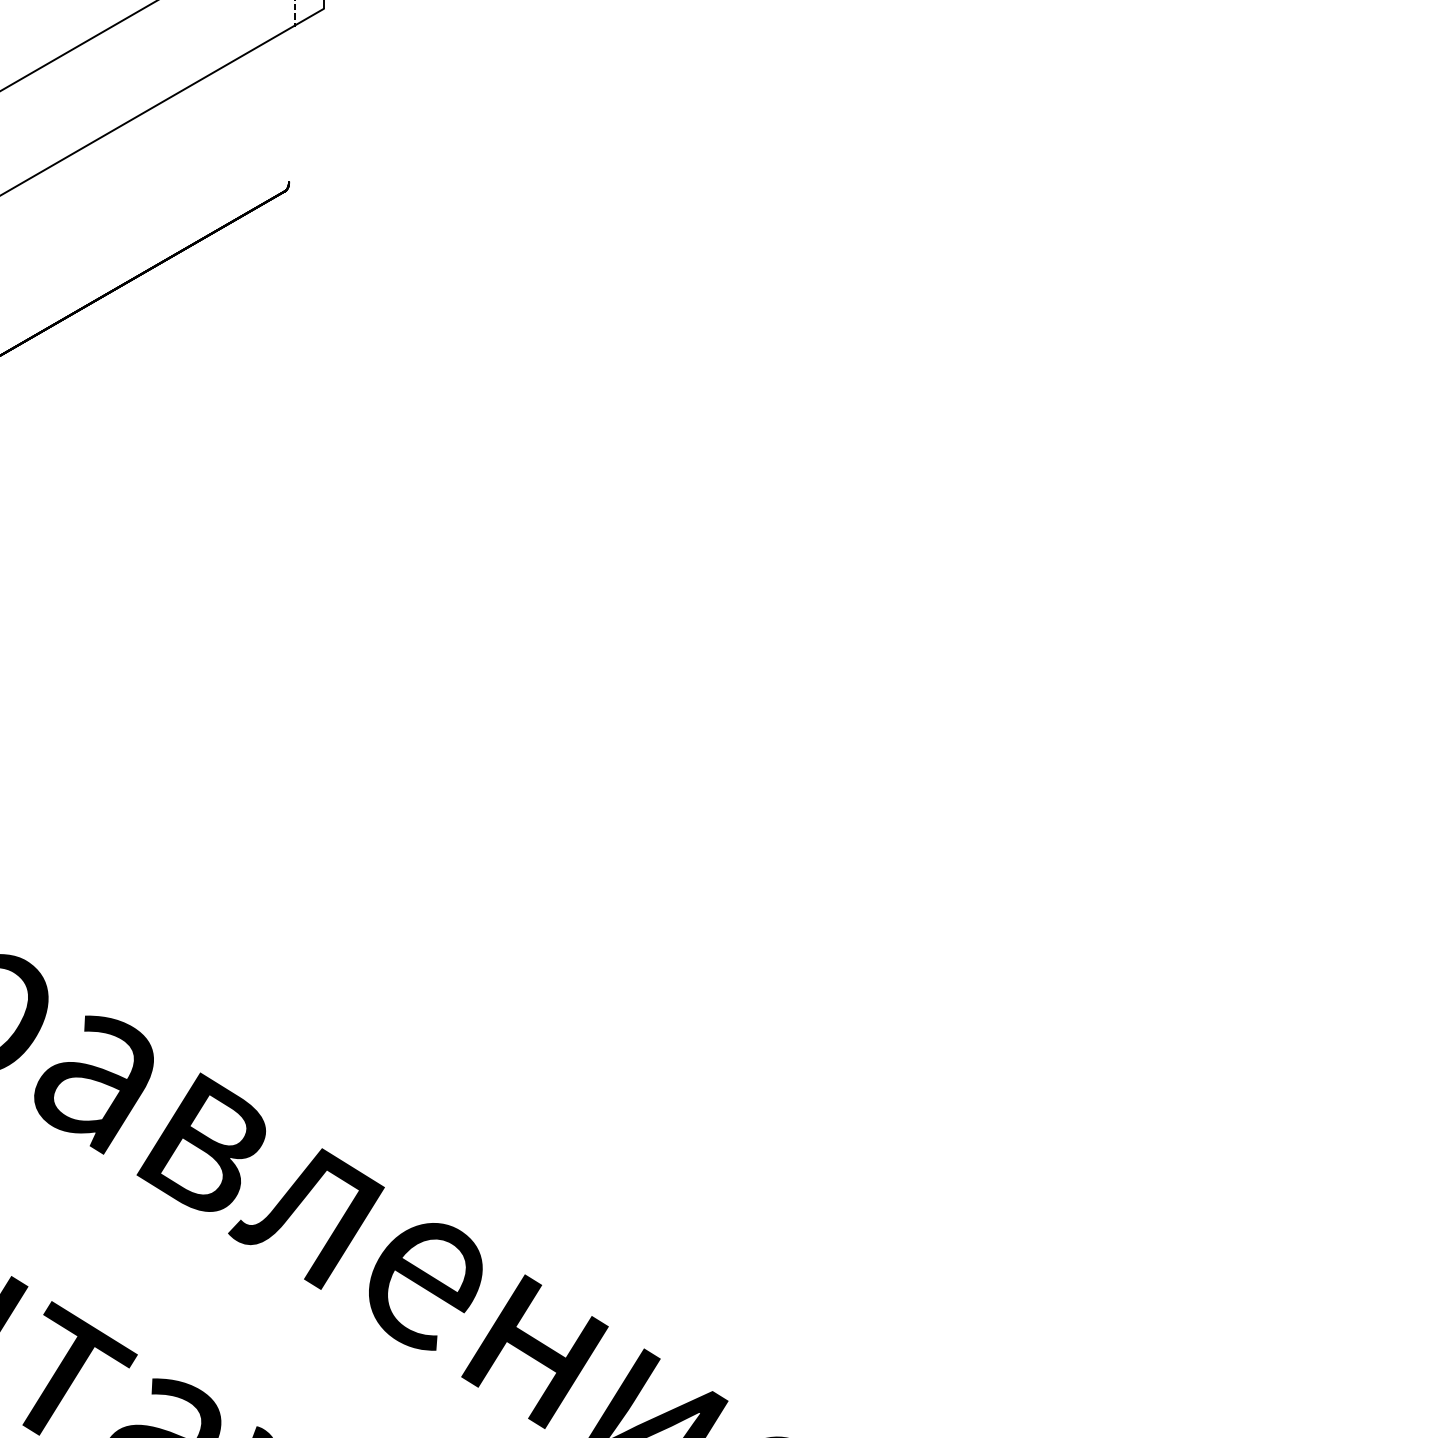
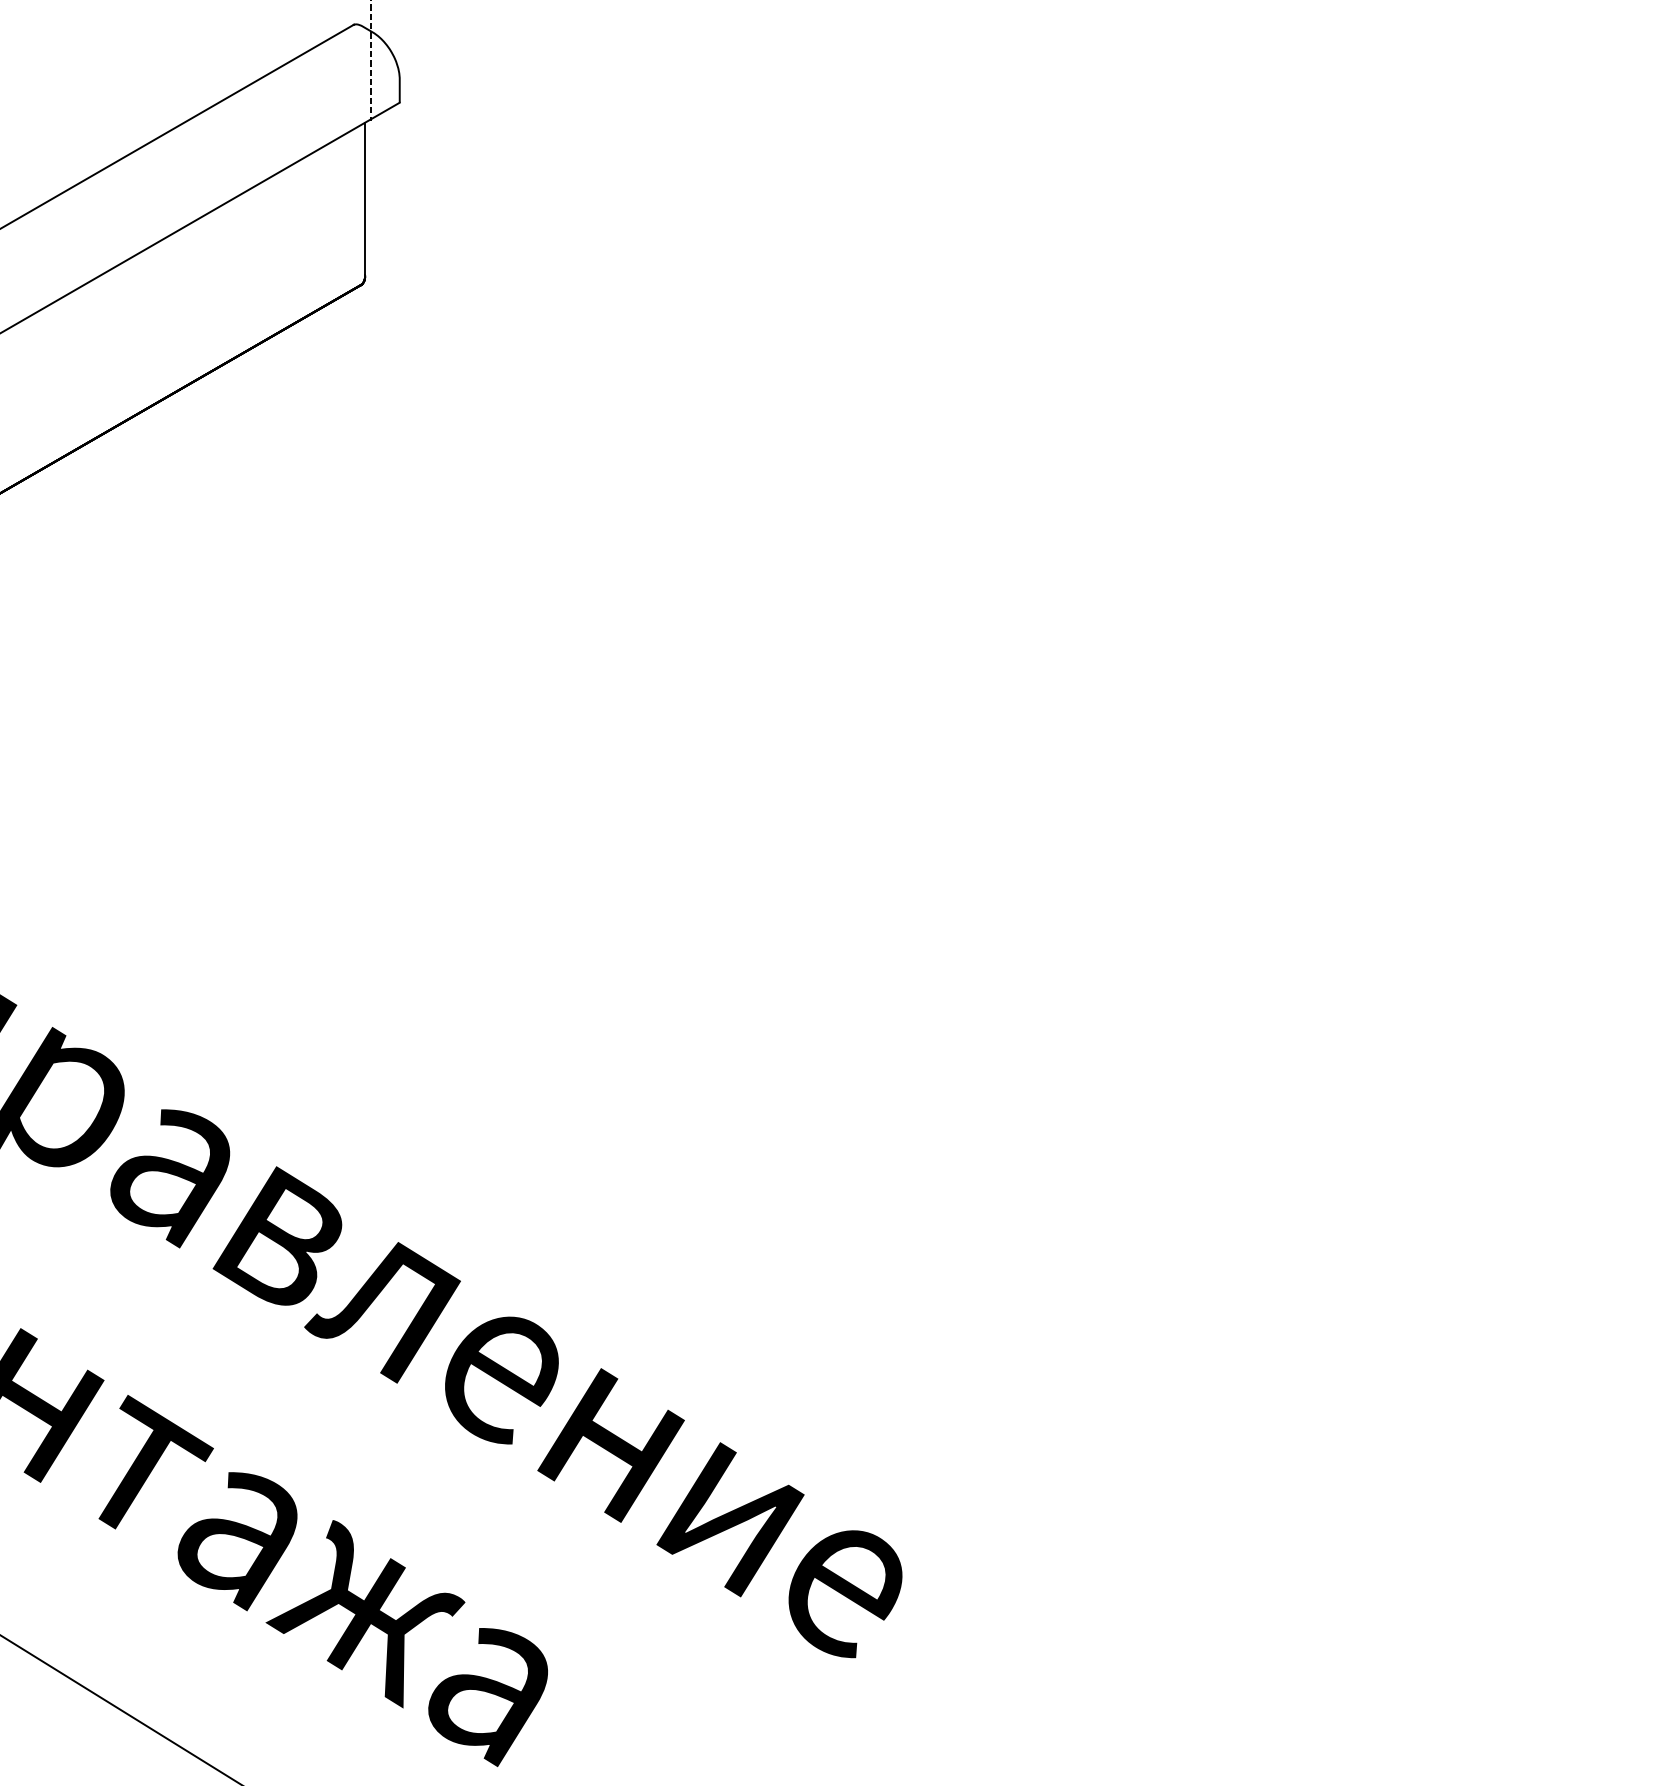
line: (289, 104) -> (365, 198), added

